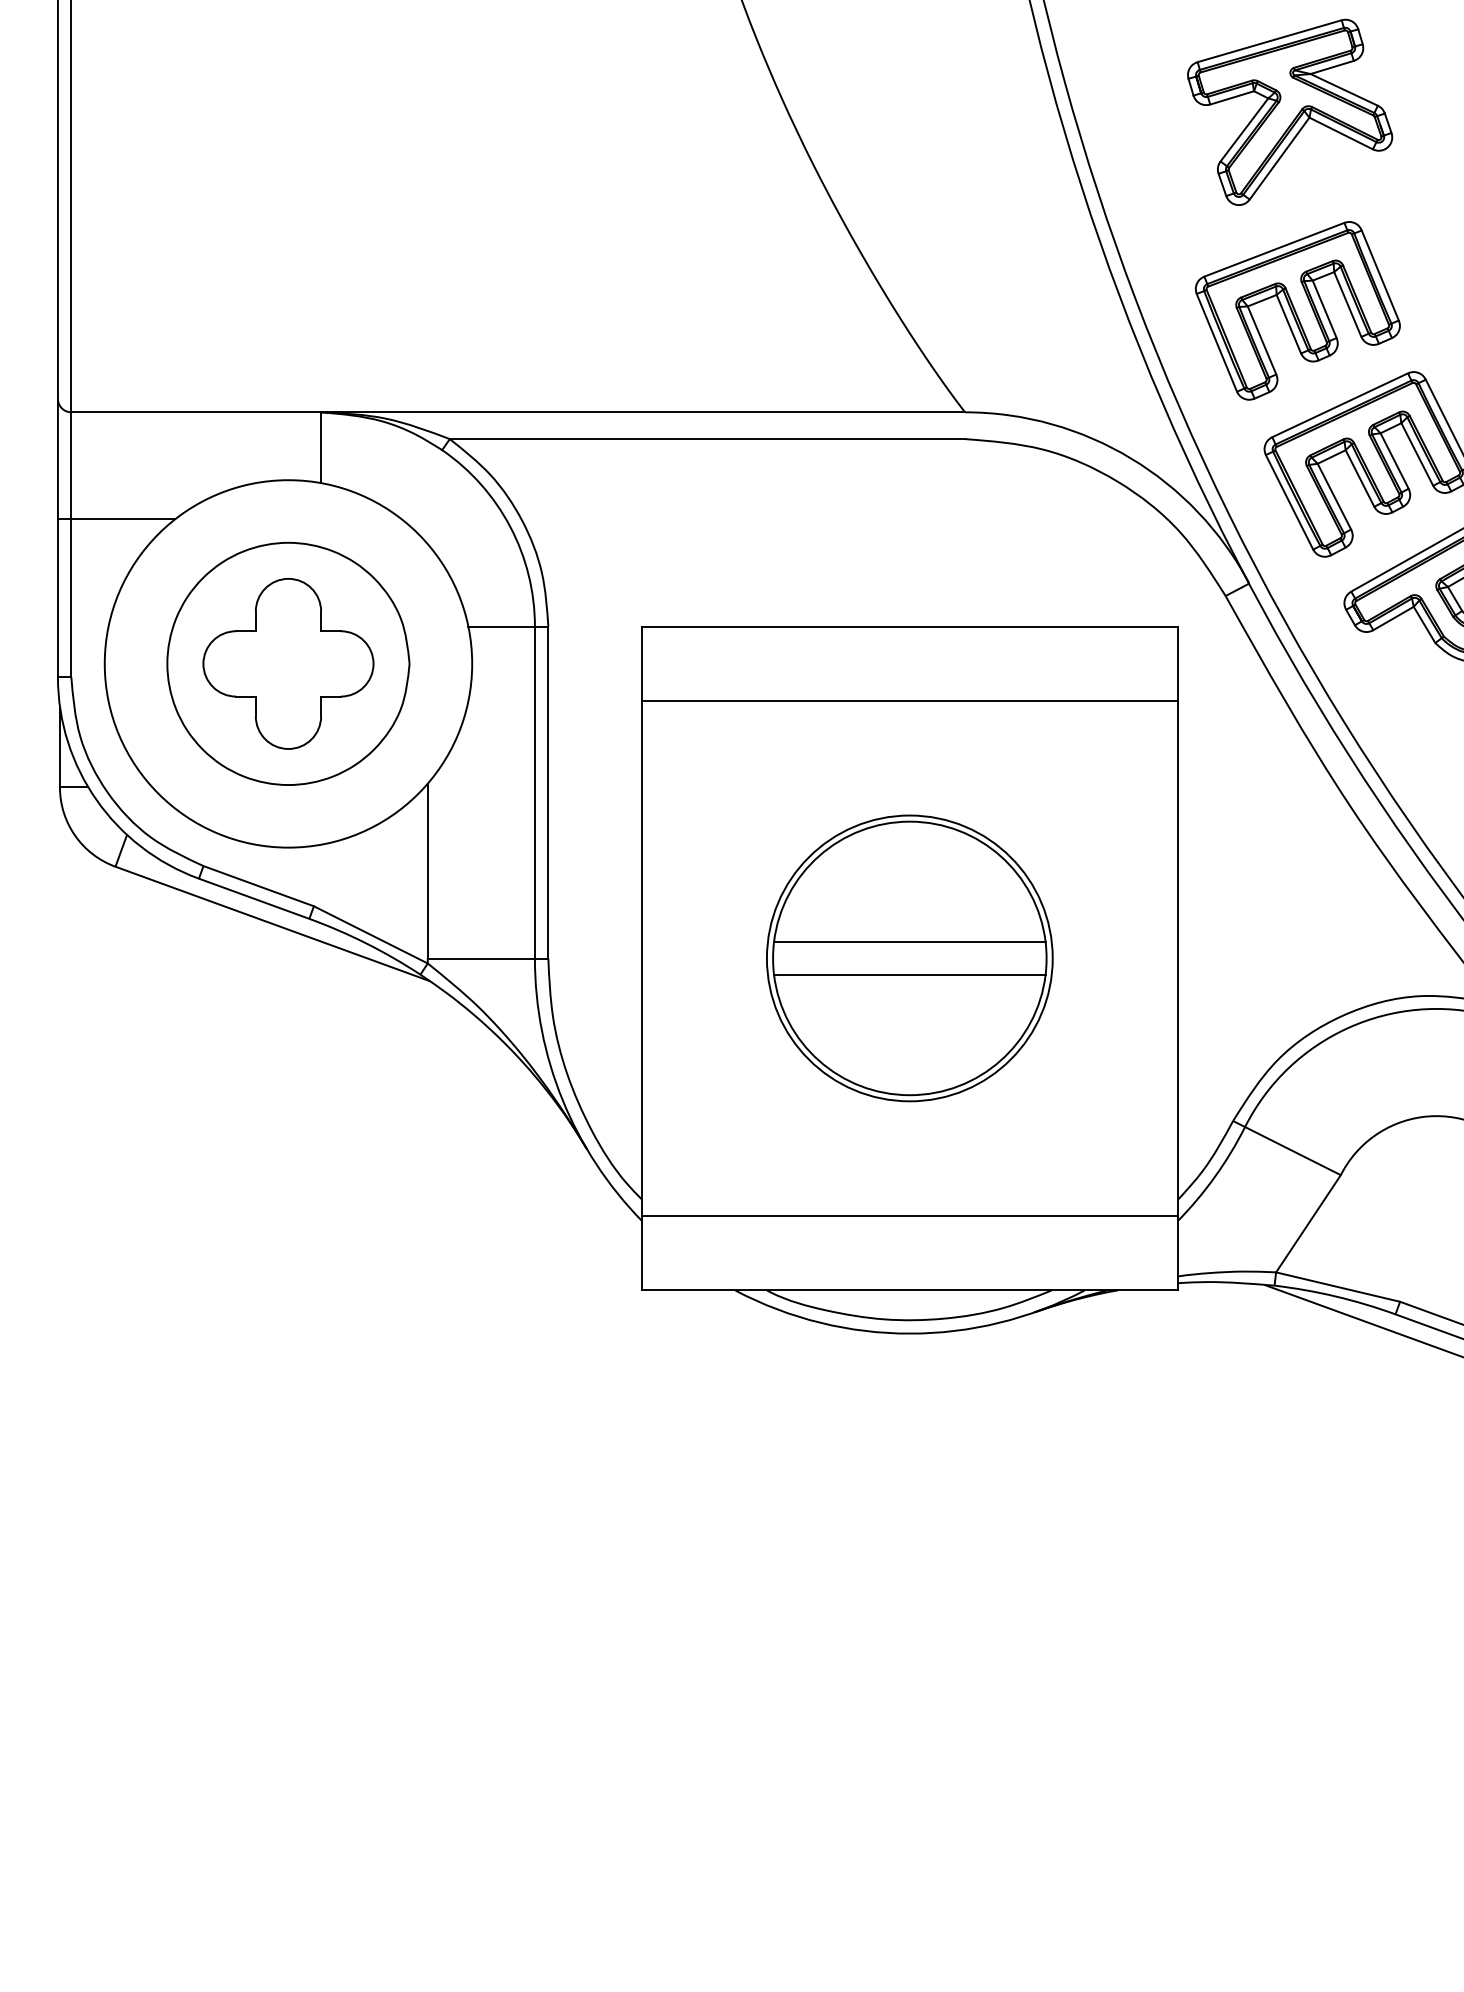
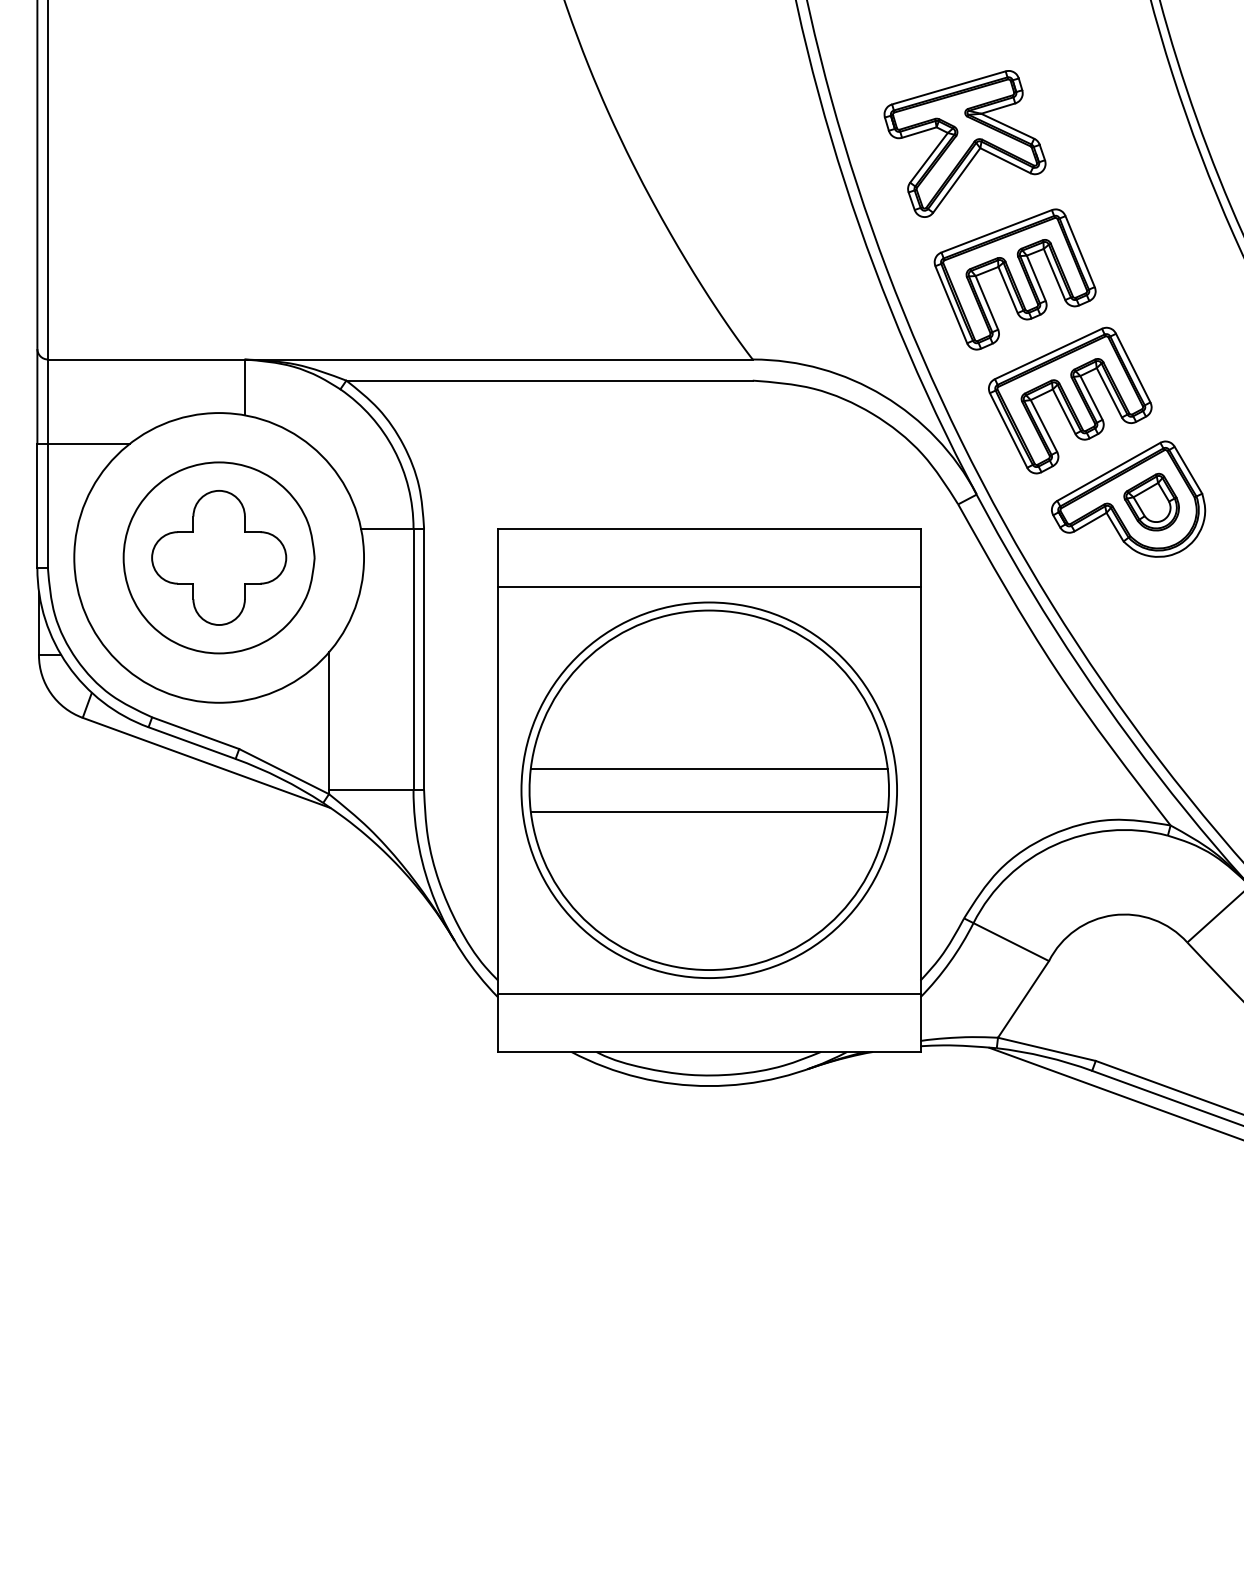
part: (1289, 111) -> (964, 143), moved
part: (908, 957) -> (708, 789), size x1.67

